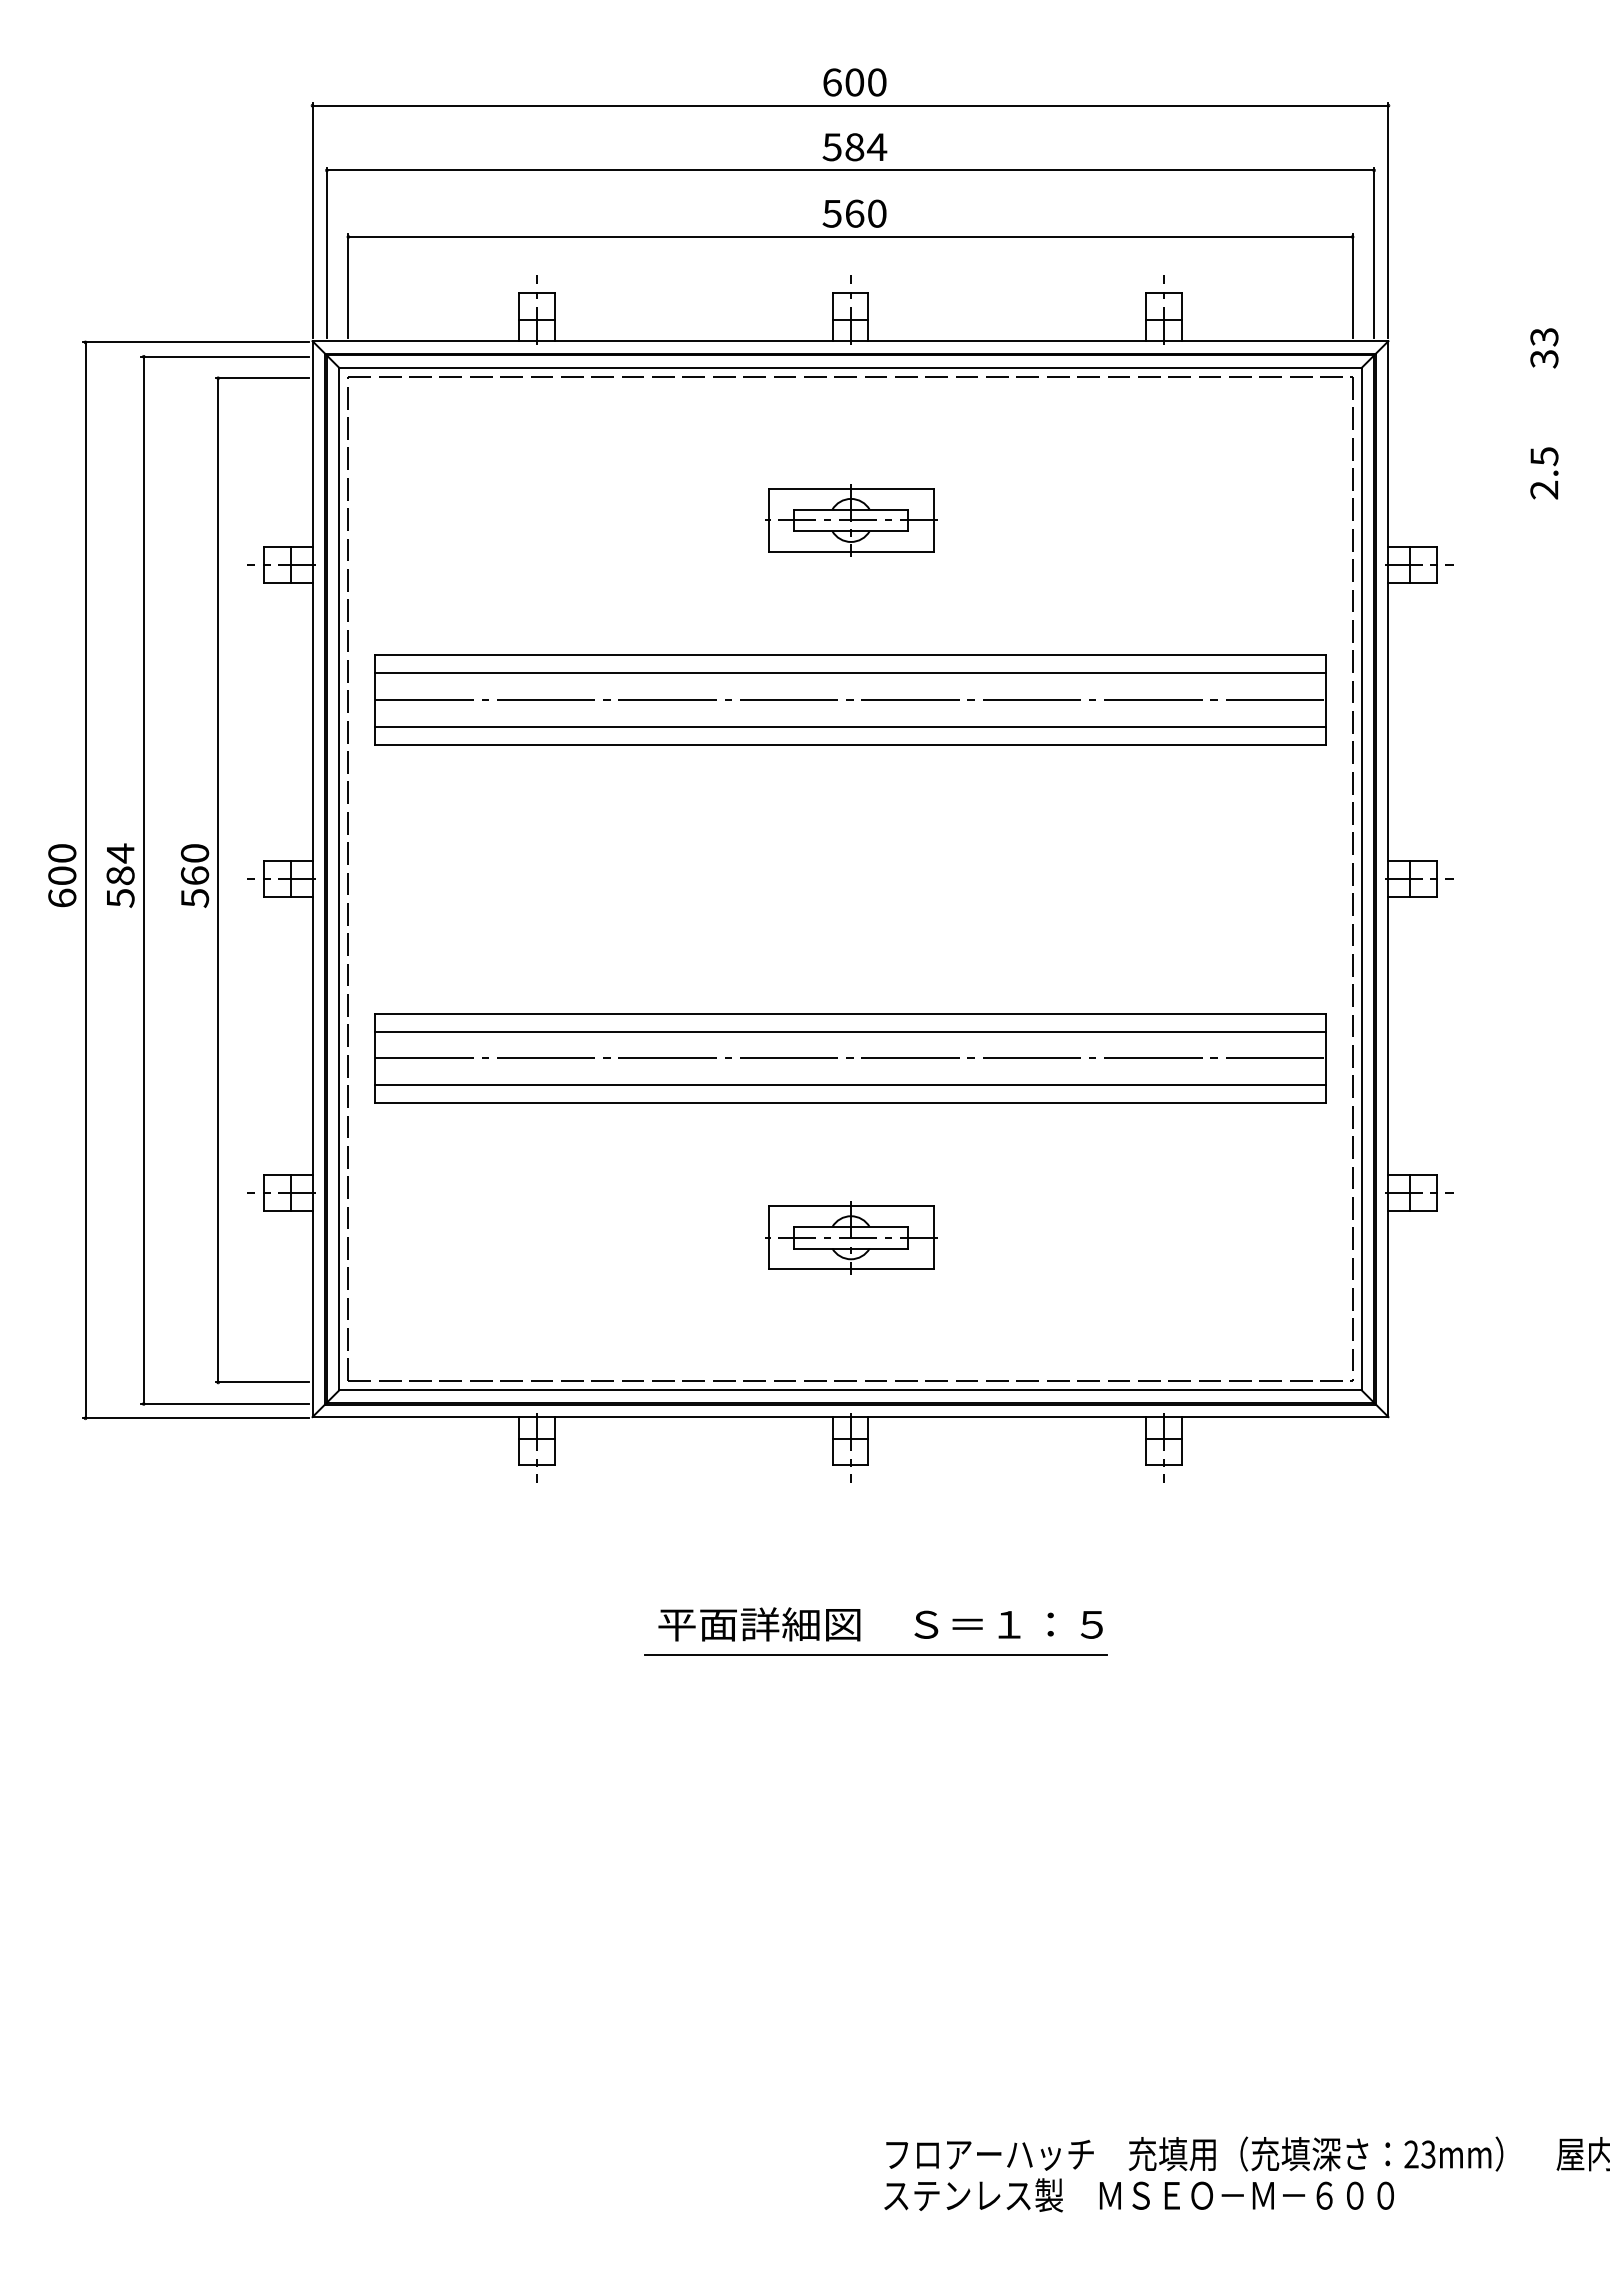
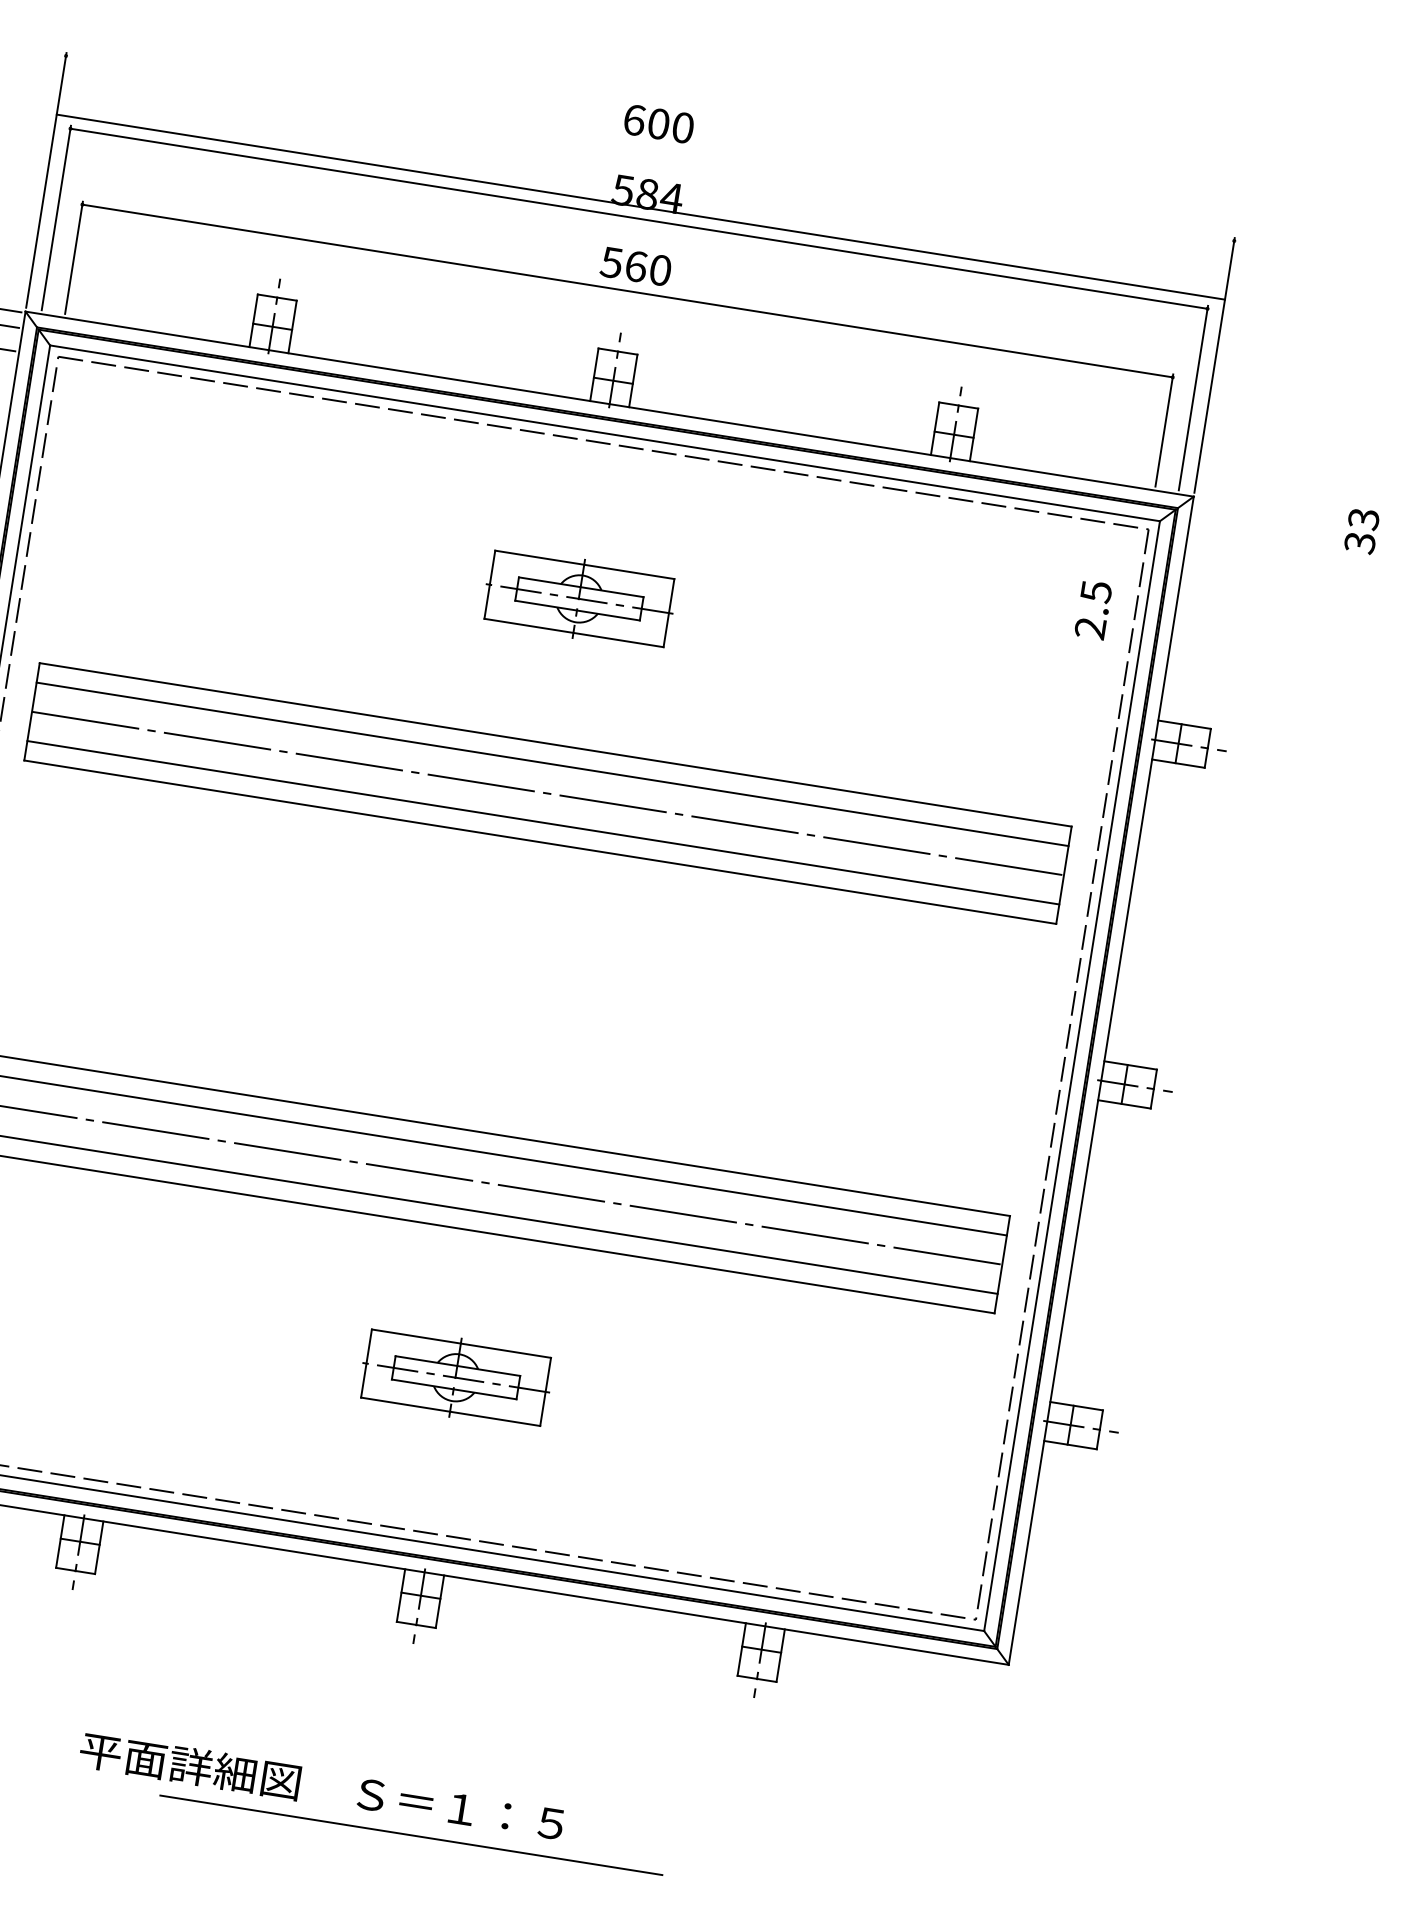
line: (850, 105) -> (640, 206), moved
text: (1544, 473) -> (1093, 610), moved
text: (880, 1624) -> (321, 1786), moved

